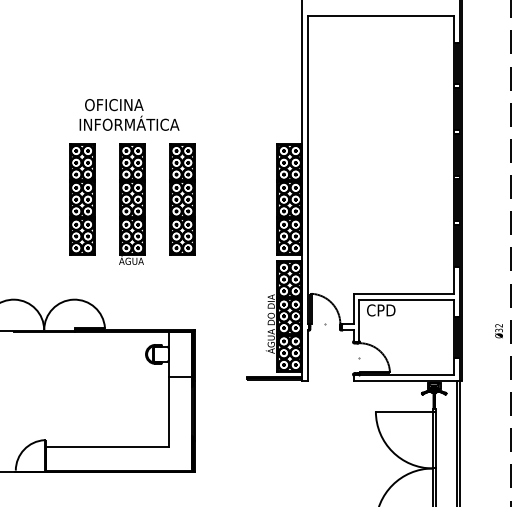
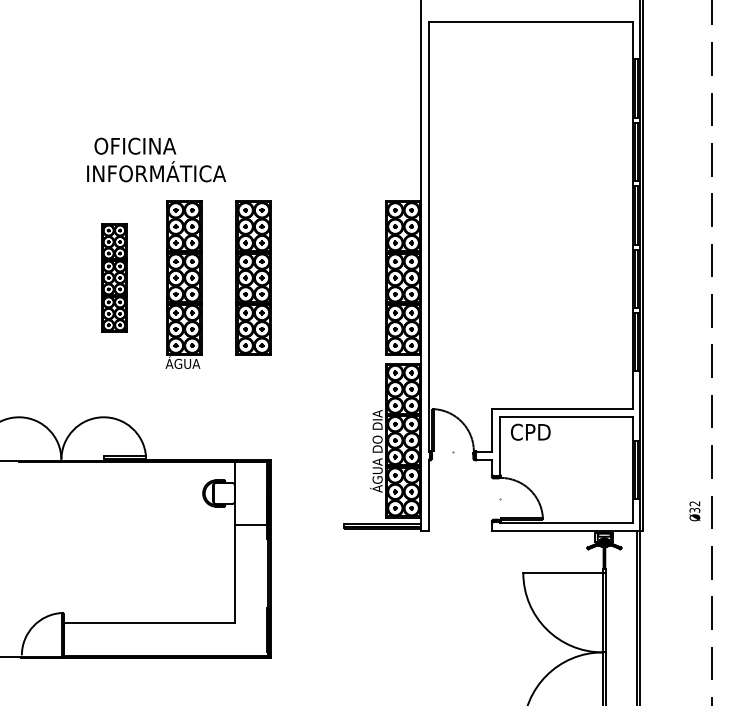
text: (129, 114) -> (156, 159), moved
part: (82, 199) -> (114, 277), size x0.7
text: (498, 331) -> (694, 511), moved

